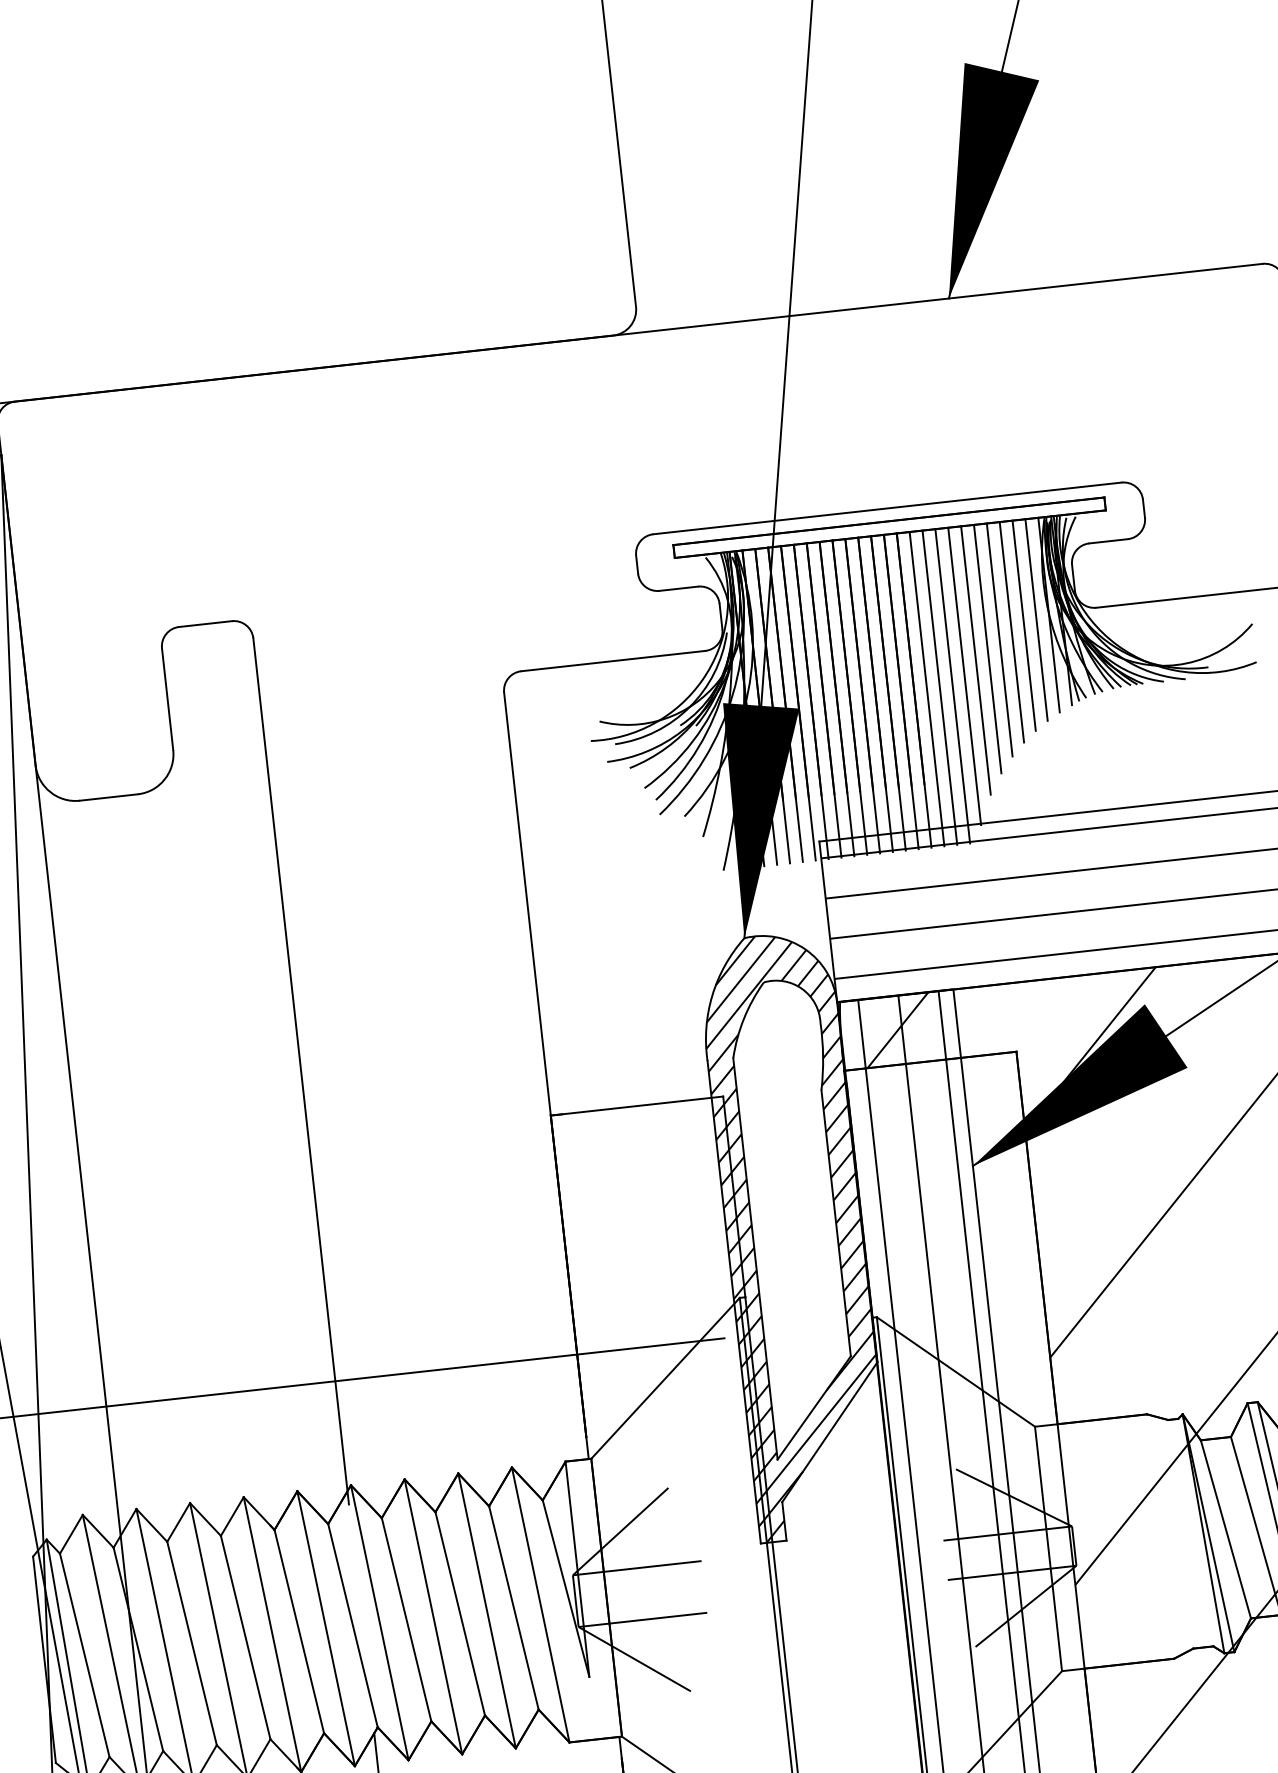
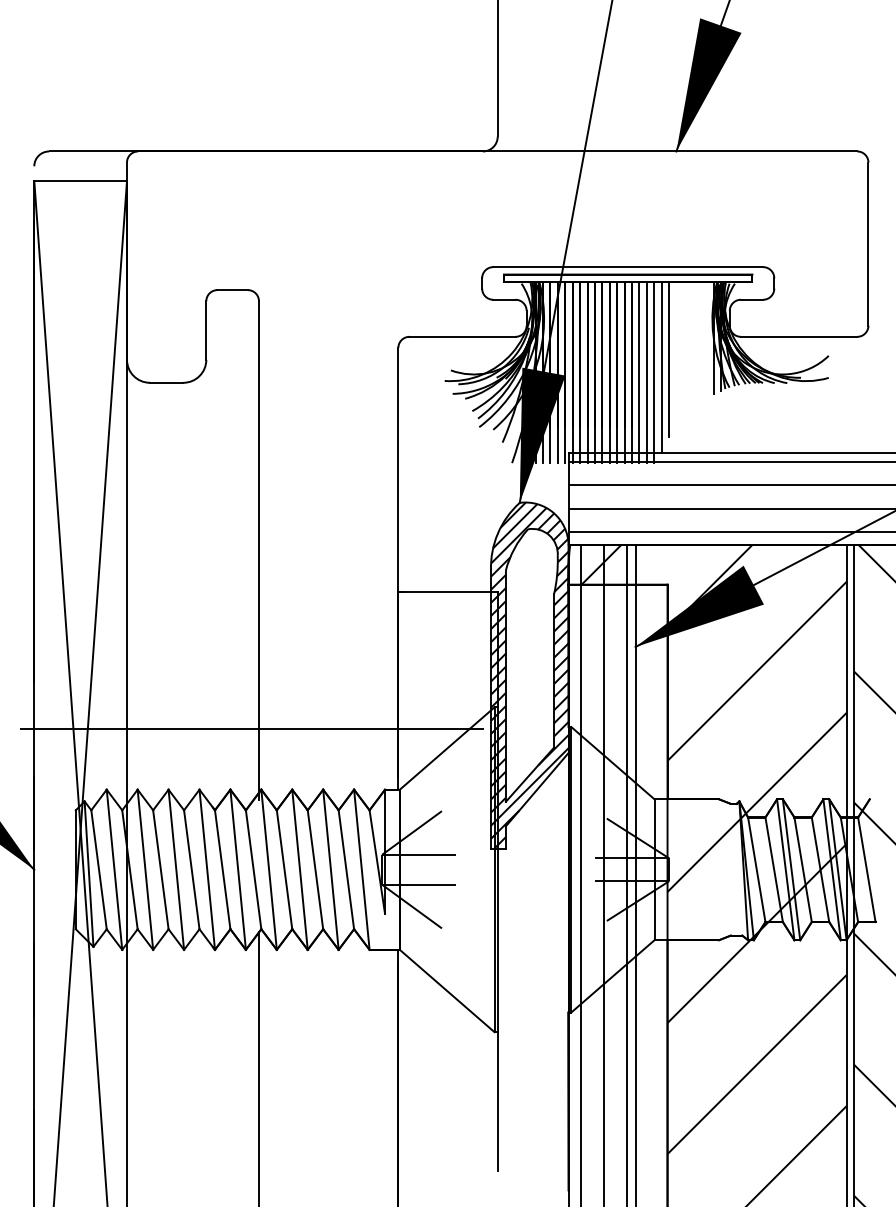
line: (1037, 618) -> (706, 339), removed
line: (1023, 625) -> (698, 342), removed
line: (1012, 632) -> (691, 345), removed
line: (998, 638) -> (683, 348), removed
line: (987, 649) -> (676, 353), removed

